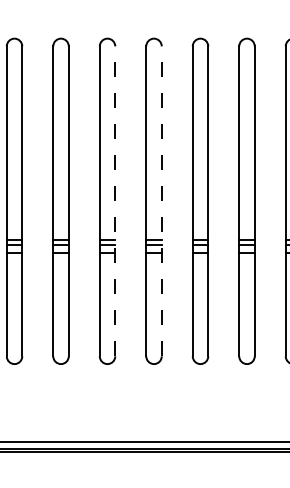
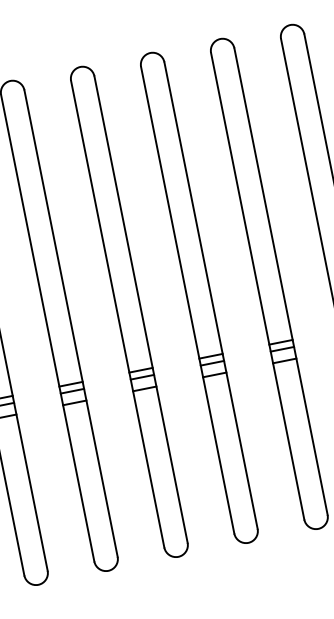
line: (115, 201) -> (71, 323), dashed -> solid
line: (161, 201) -> (140, 309), dashed -> solid

